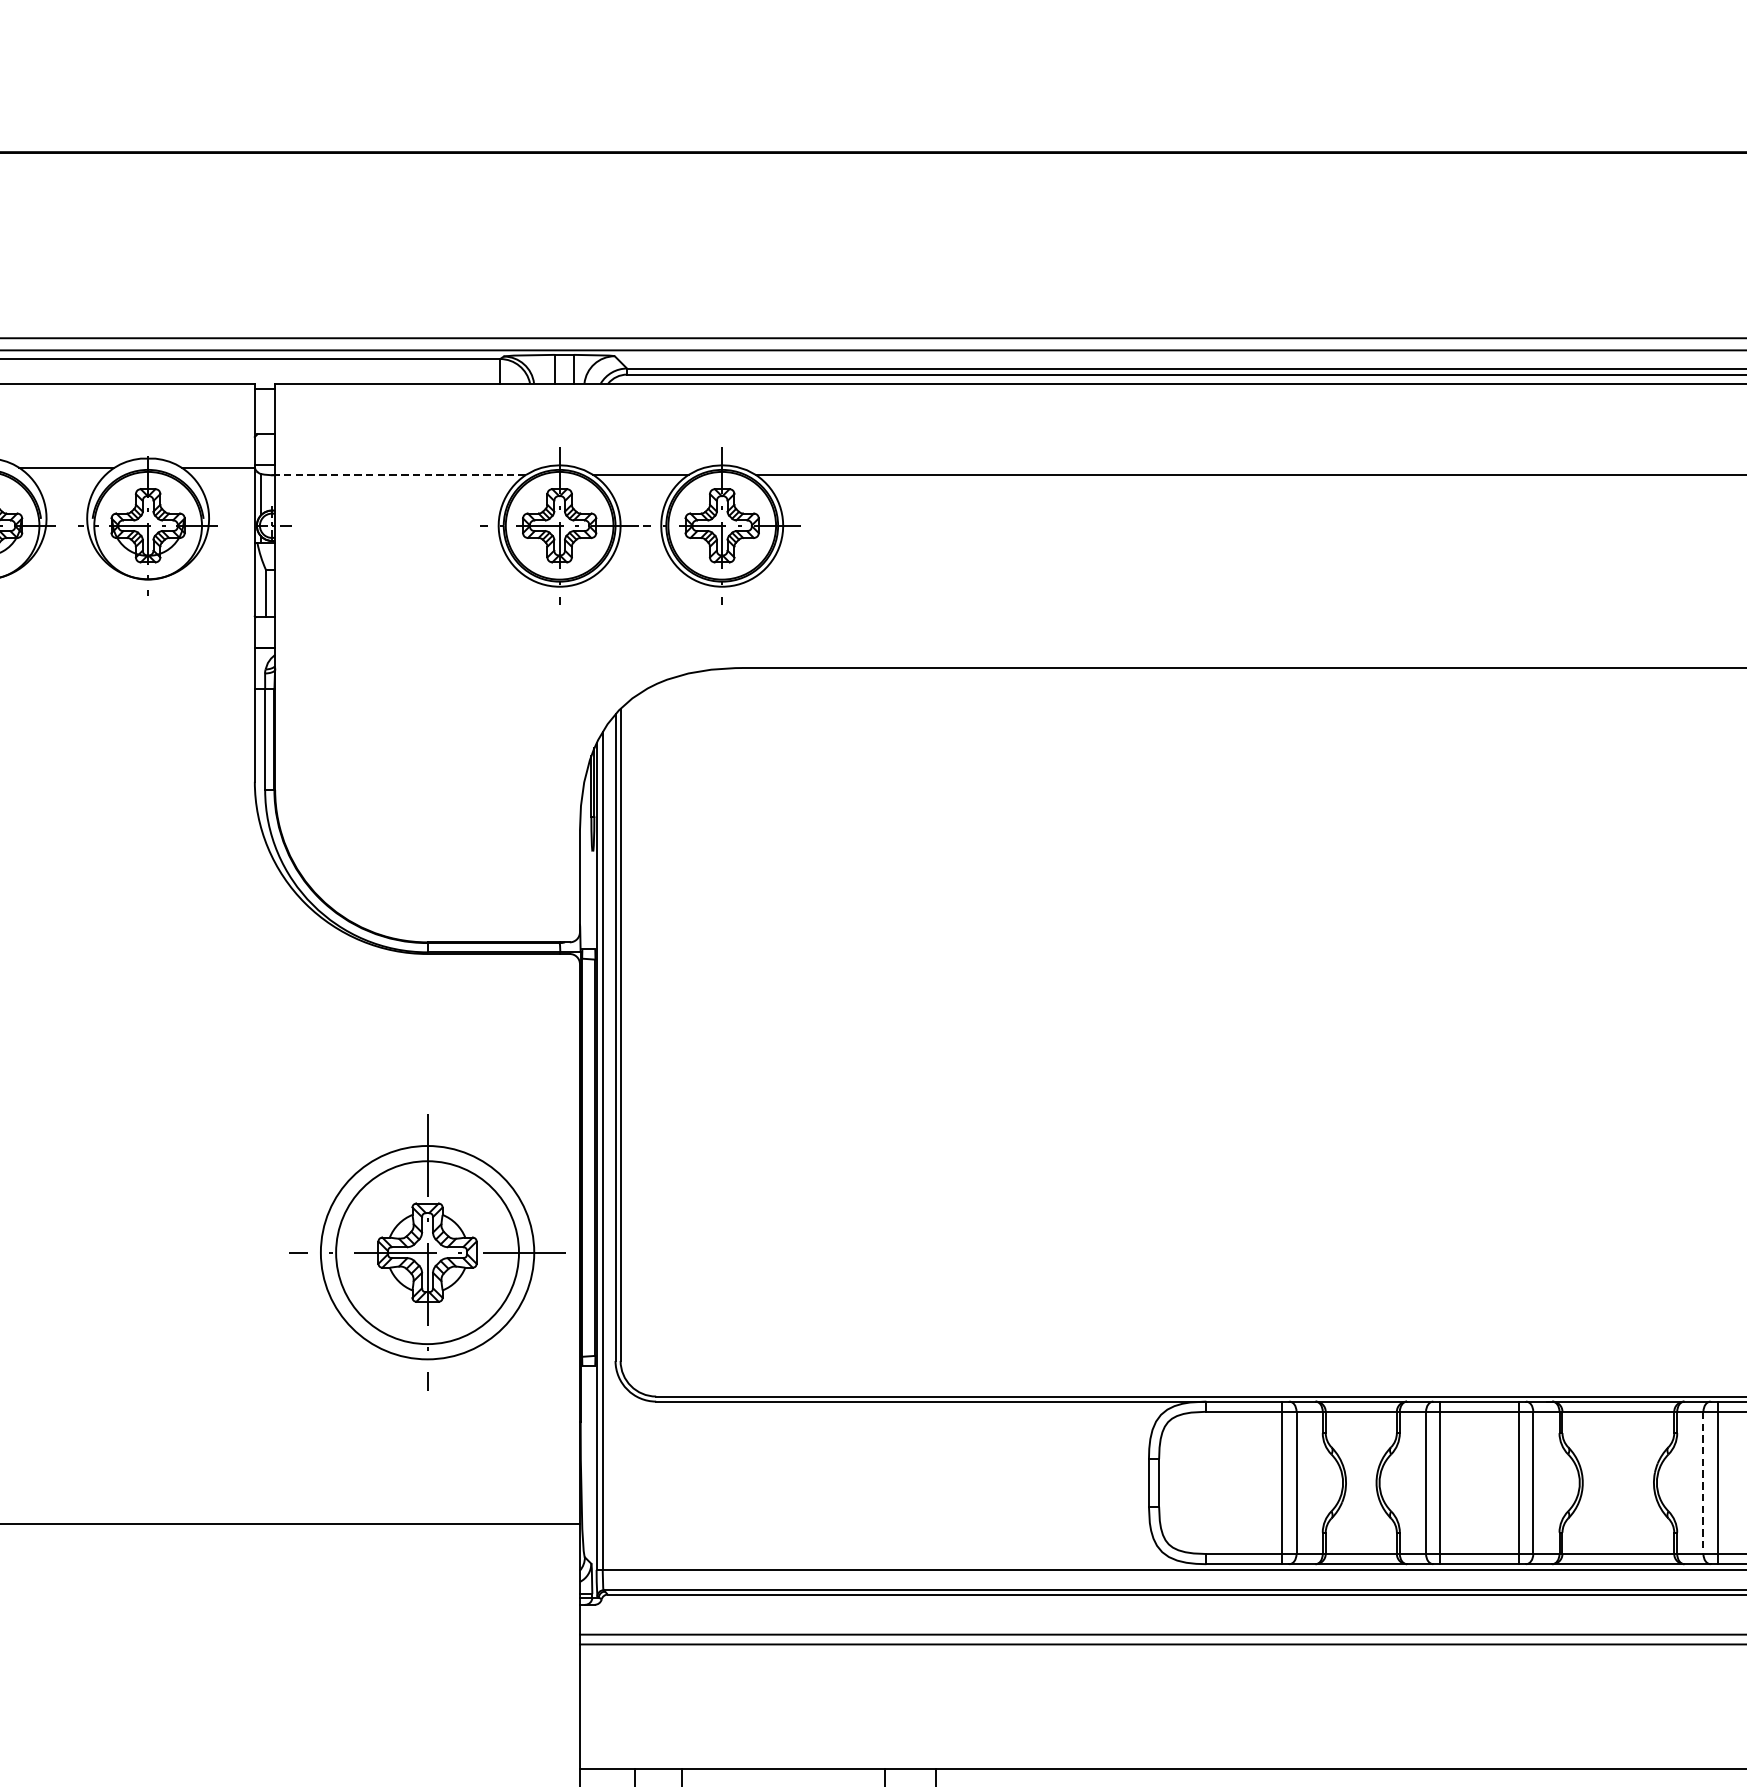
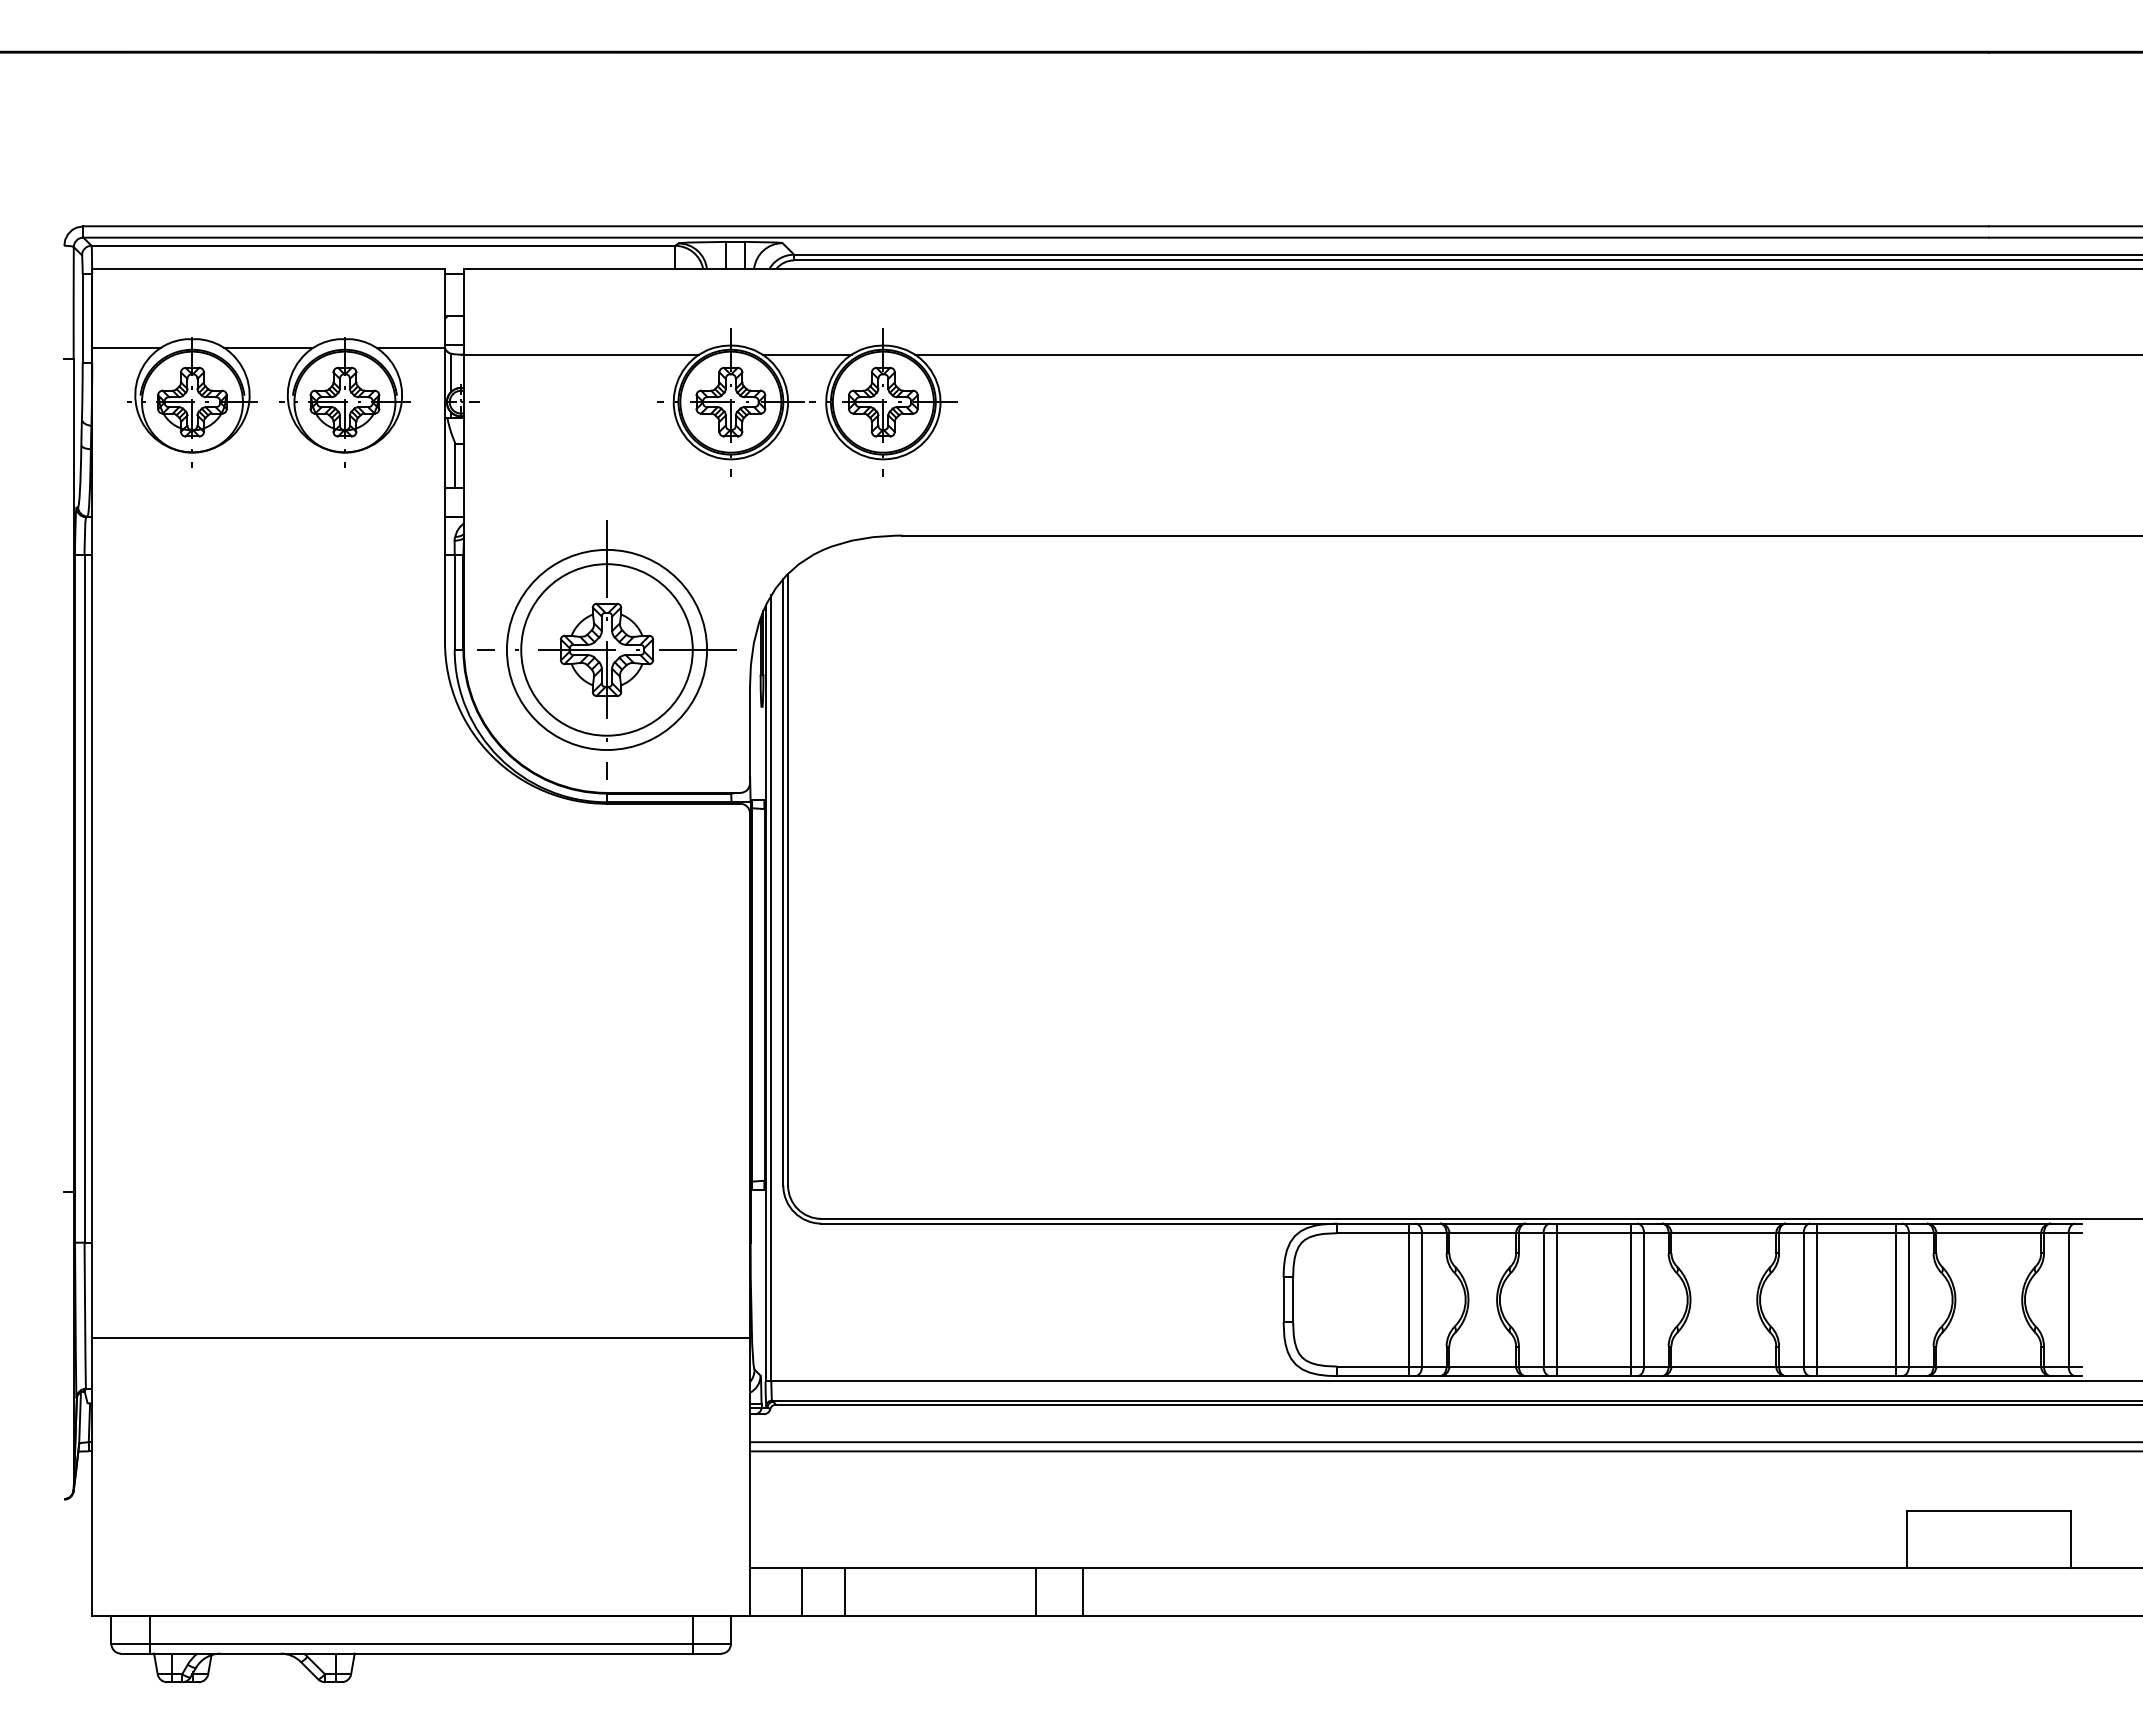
line: (400, 474) -> (581, 354), dashed -> solid
part: (427, 1252) -> (606, 649), moved
line: (1703, 1482) -> (1803, 1299), dashed -> solid

